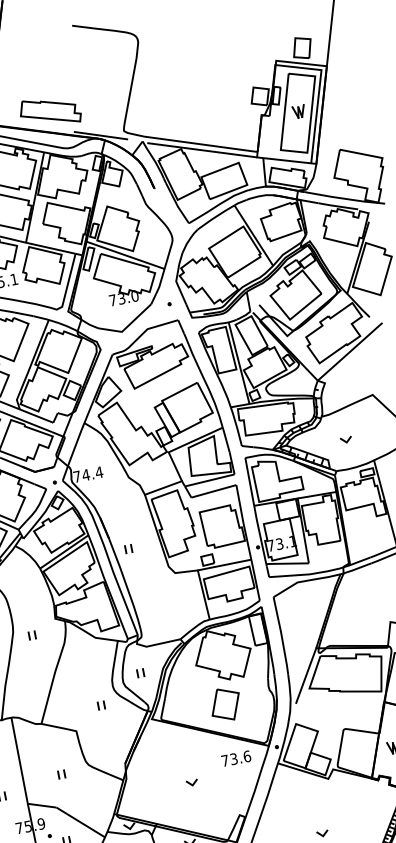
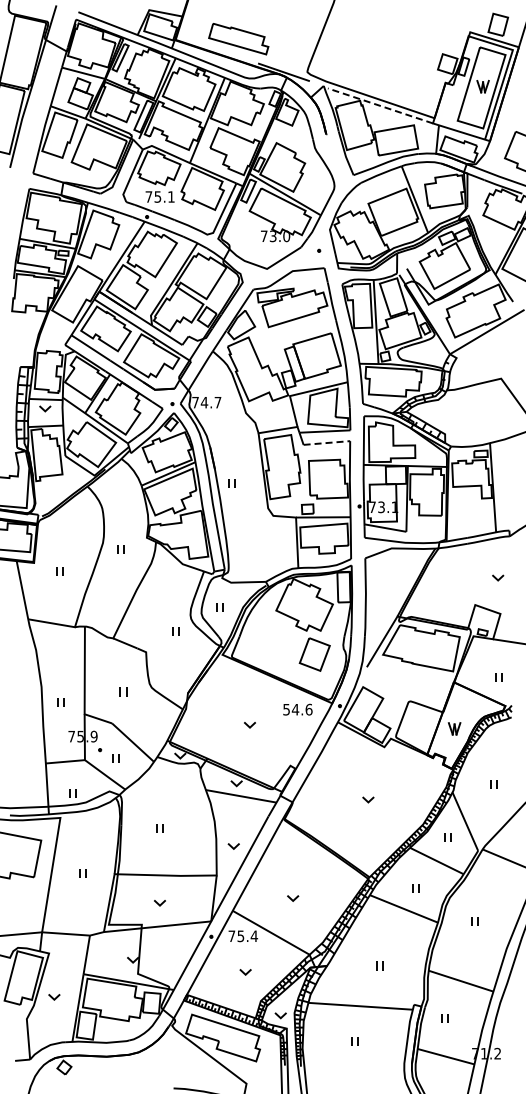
line: (201, 149) -> (379, 105), solid -> dashed
part: (346, 439) -> (466, 417), removed
text: (98, 472) -> (217, 402), 74.4 -> 74.7
line: (214, 490) -> (327, 442), solid -> dashed
part: (225, 704) -> (314, 654), moved
text: (229, 759) -> (291, 709), 73.6 -> 54.6

